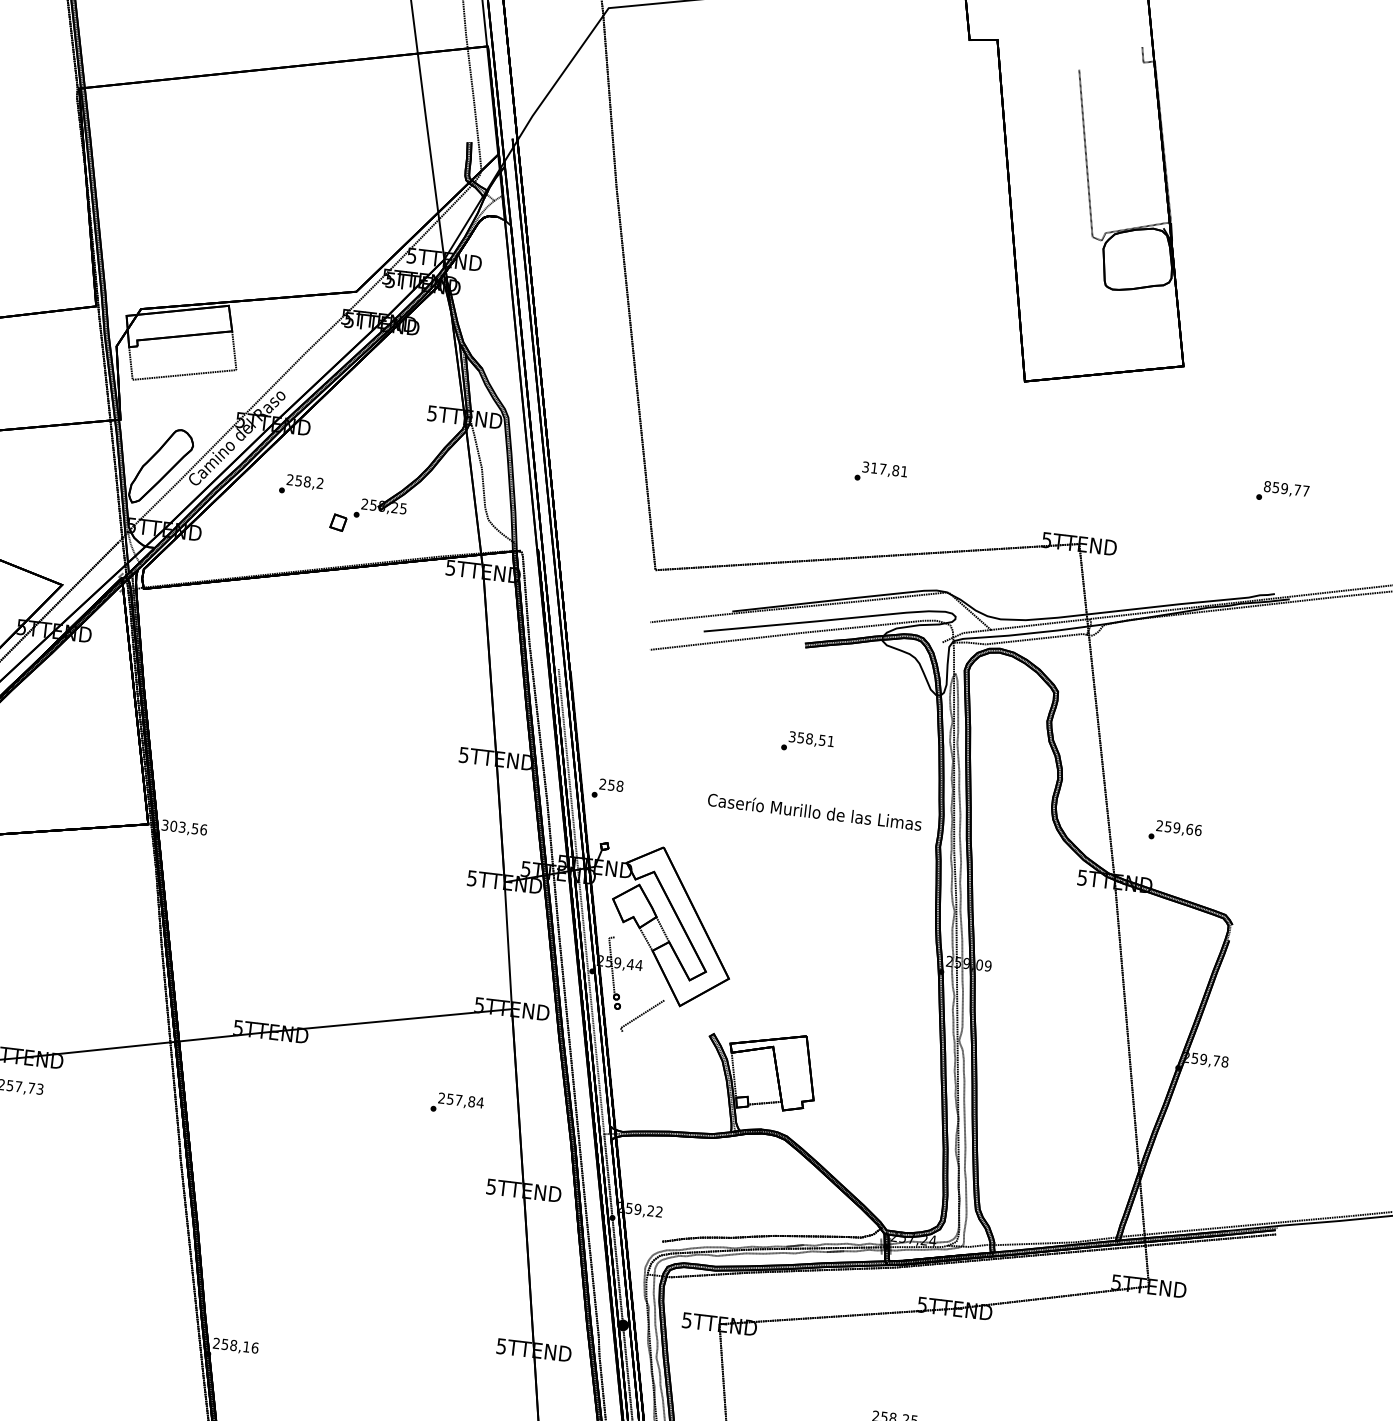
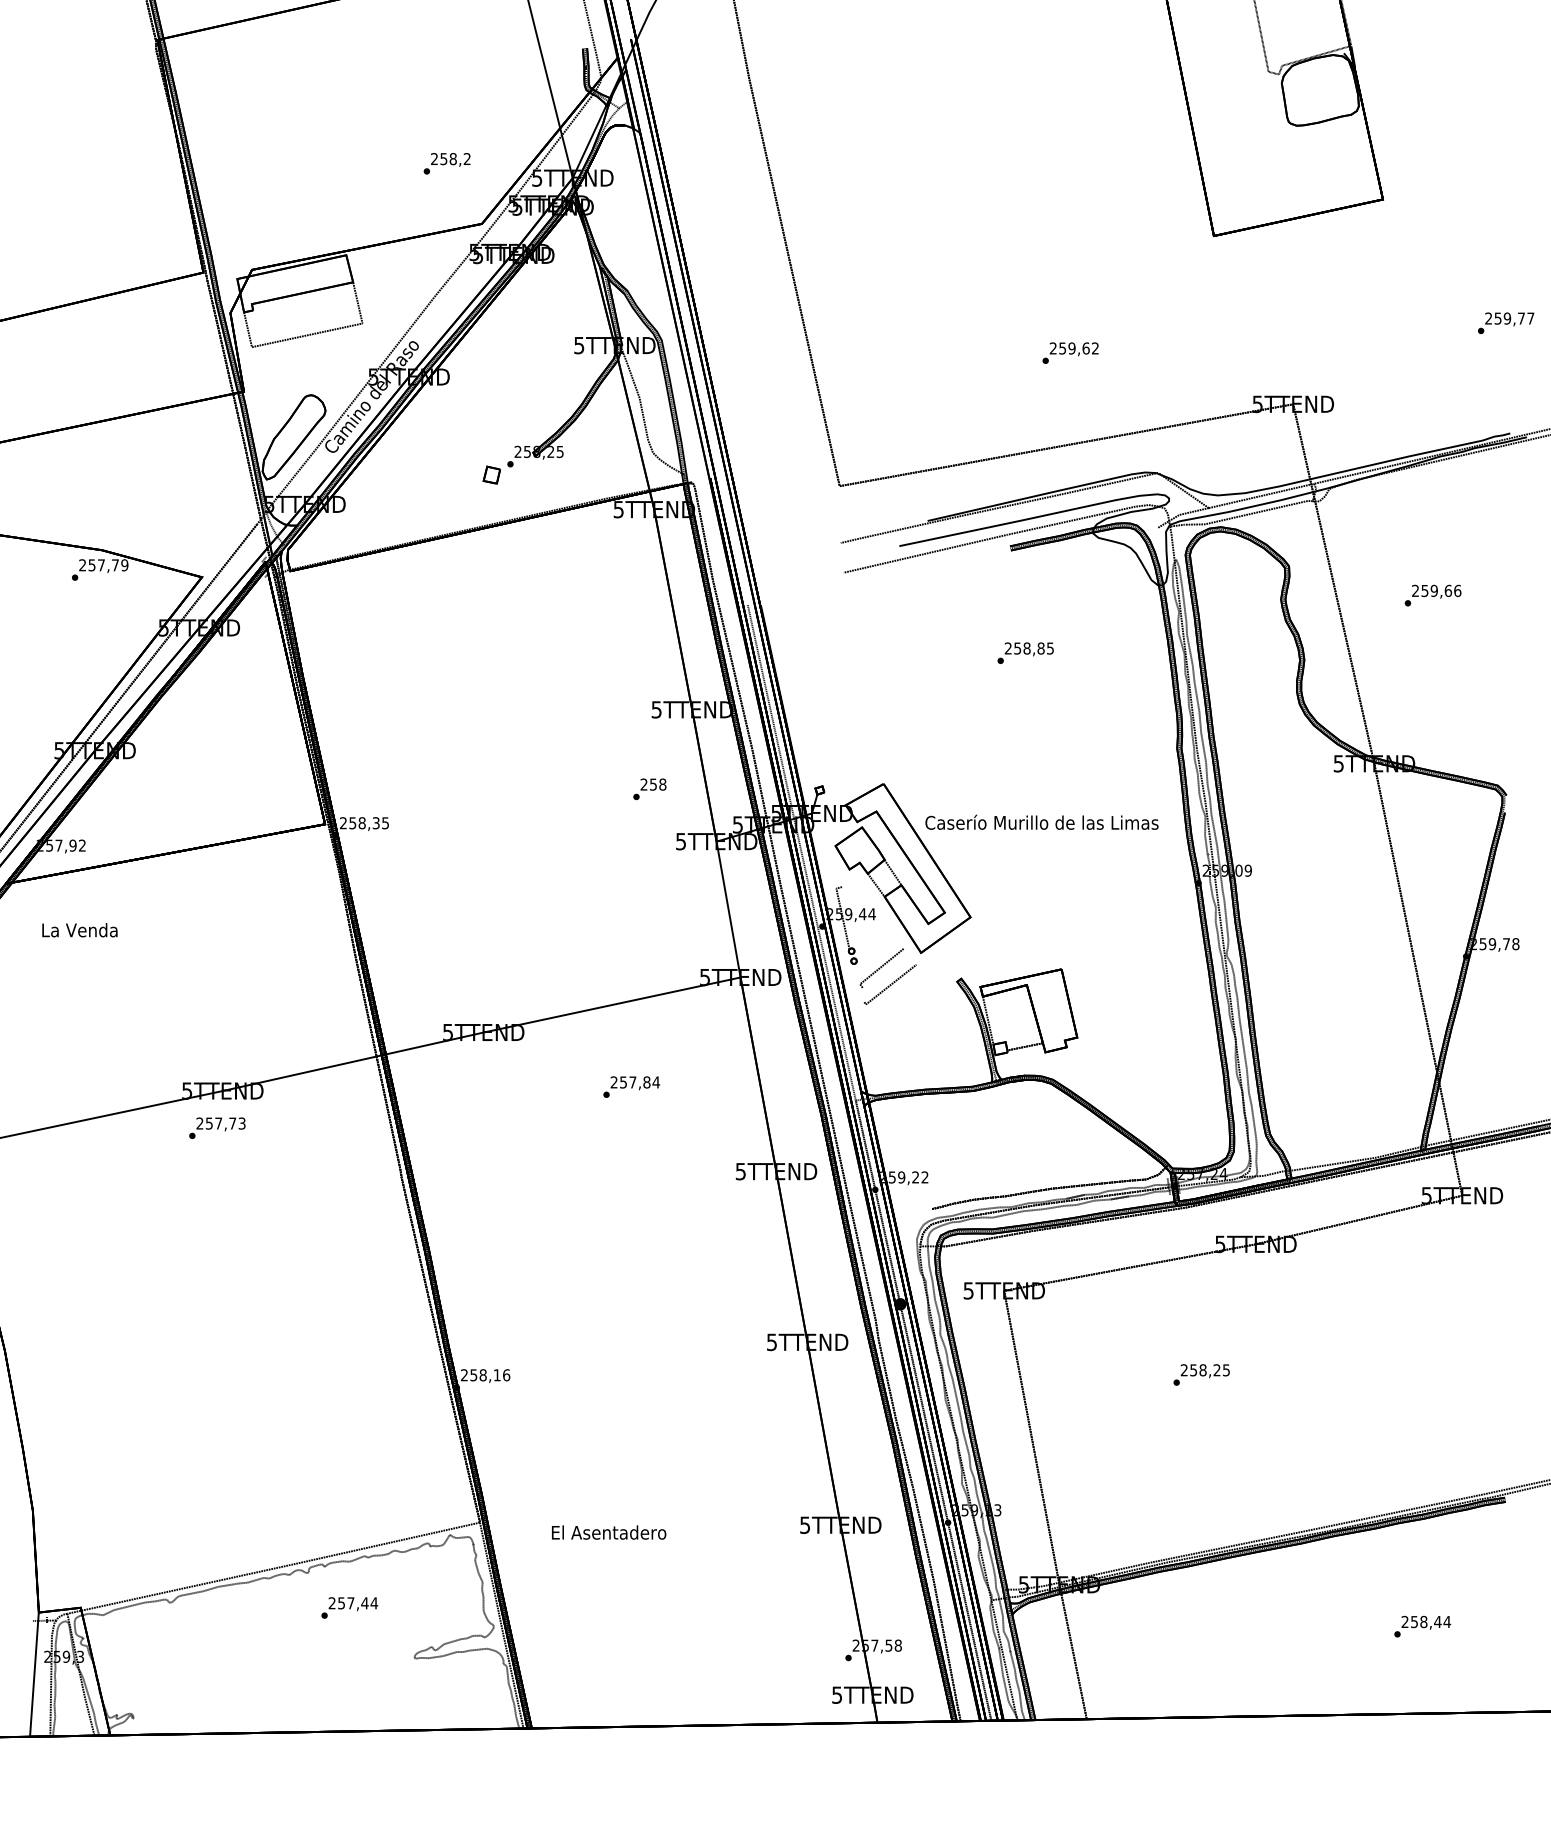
text: (884, 469) -> (1073, 348), 317,81 -> 259,62
text: (300, 485) -> (446, 163), moved
text: (1267, 486) -> (1488, 318), 859,77 -> 259,77
text: (810, 739) -> (1028, 648), 358,51 -> 258,85
text: (607, 789) -> (649, 789), moved
text: (814, 810) -> (1041, 821), moved
text: (184, 827) -> (364, 823), 303,56 -> 258,35
text: (1174, 831) -> (1432, 595), moved
line: (647, 1031) -> (889, 984), added
text: (457, 1103) -> (631, 1086), moved

